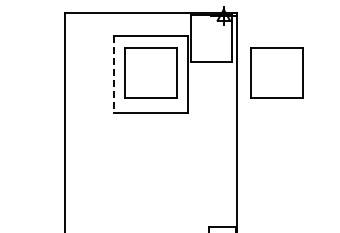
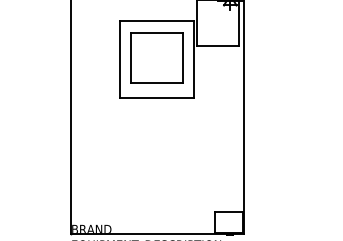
part: (276, 72) -> (282, 57), removed
line: (114, 75) -> (120, 60), dashed -> solid

